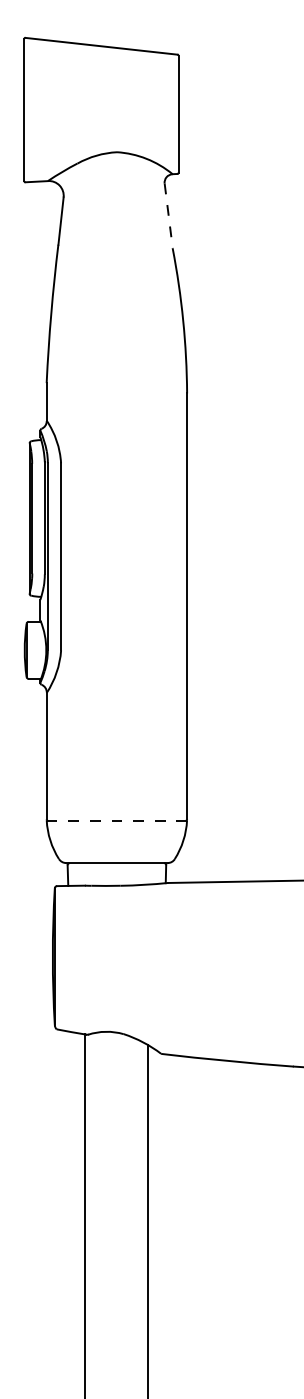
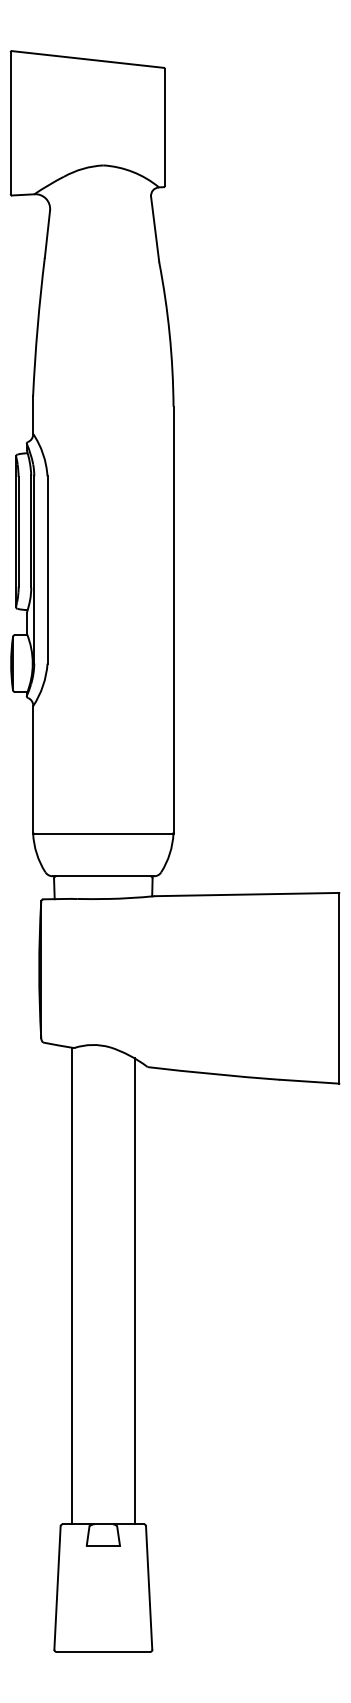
line: (169, 216) -> (155, 229), dashed -> solid
line: (116, 820) -> (102, 833), dashed -> solid

